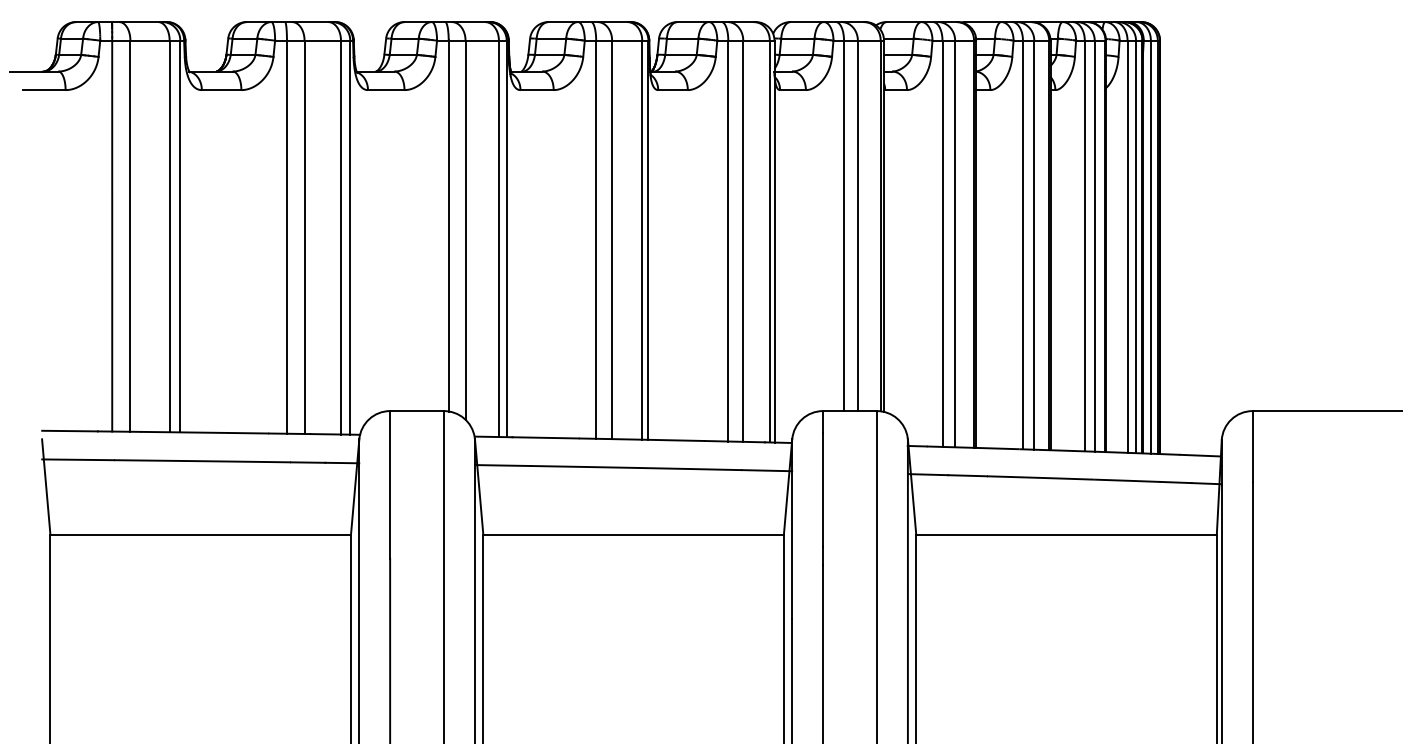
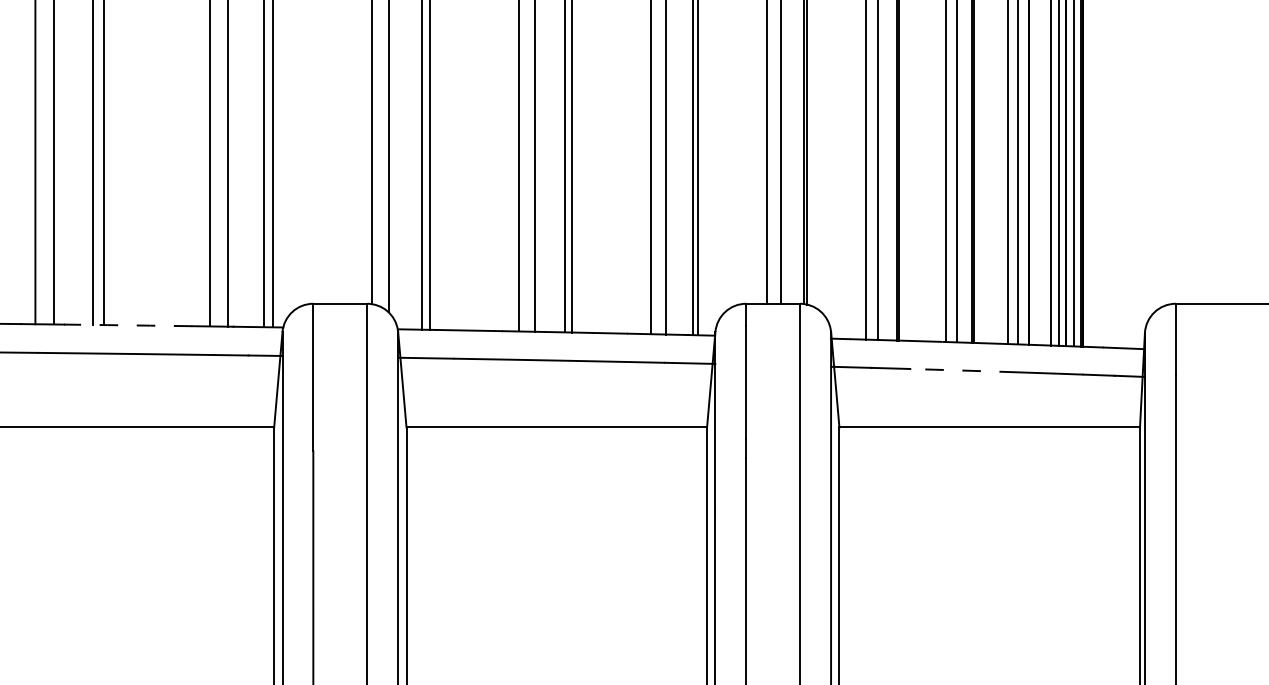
line: (205, 432) -> (128, 325), solid -> dashed
line: (1040, 477) -> (963, 370), solid -> dashed

